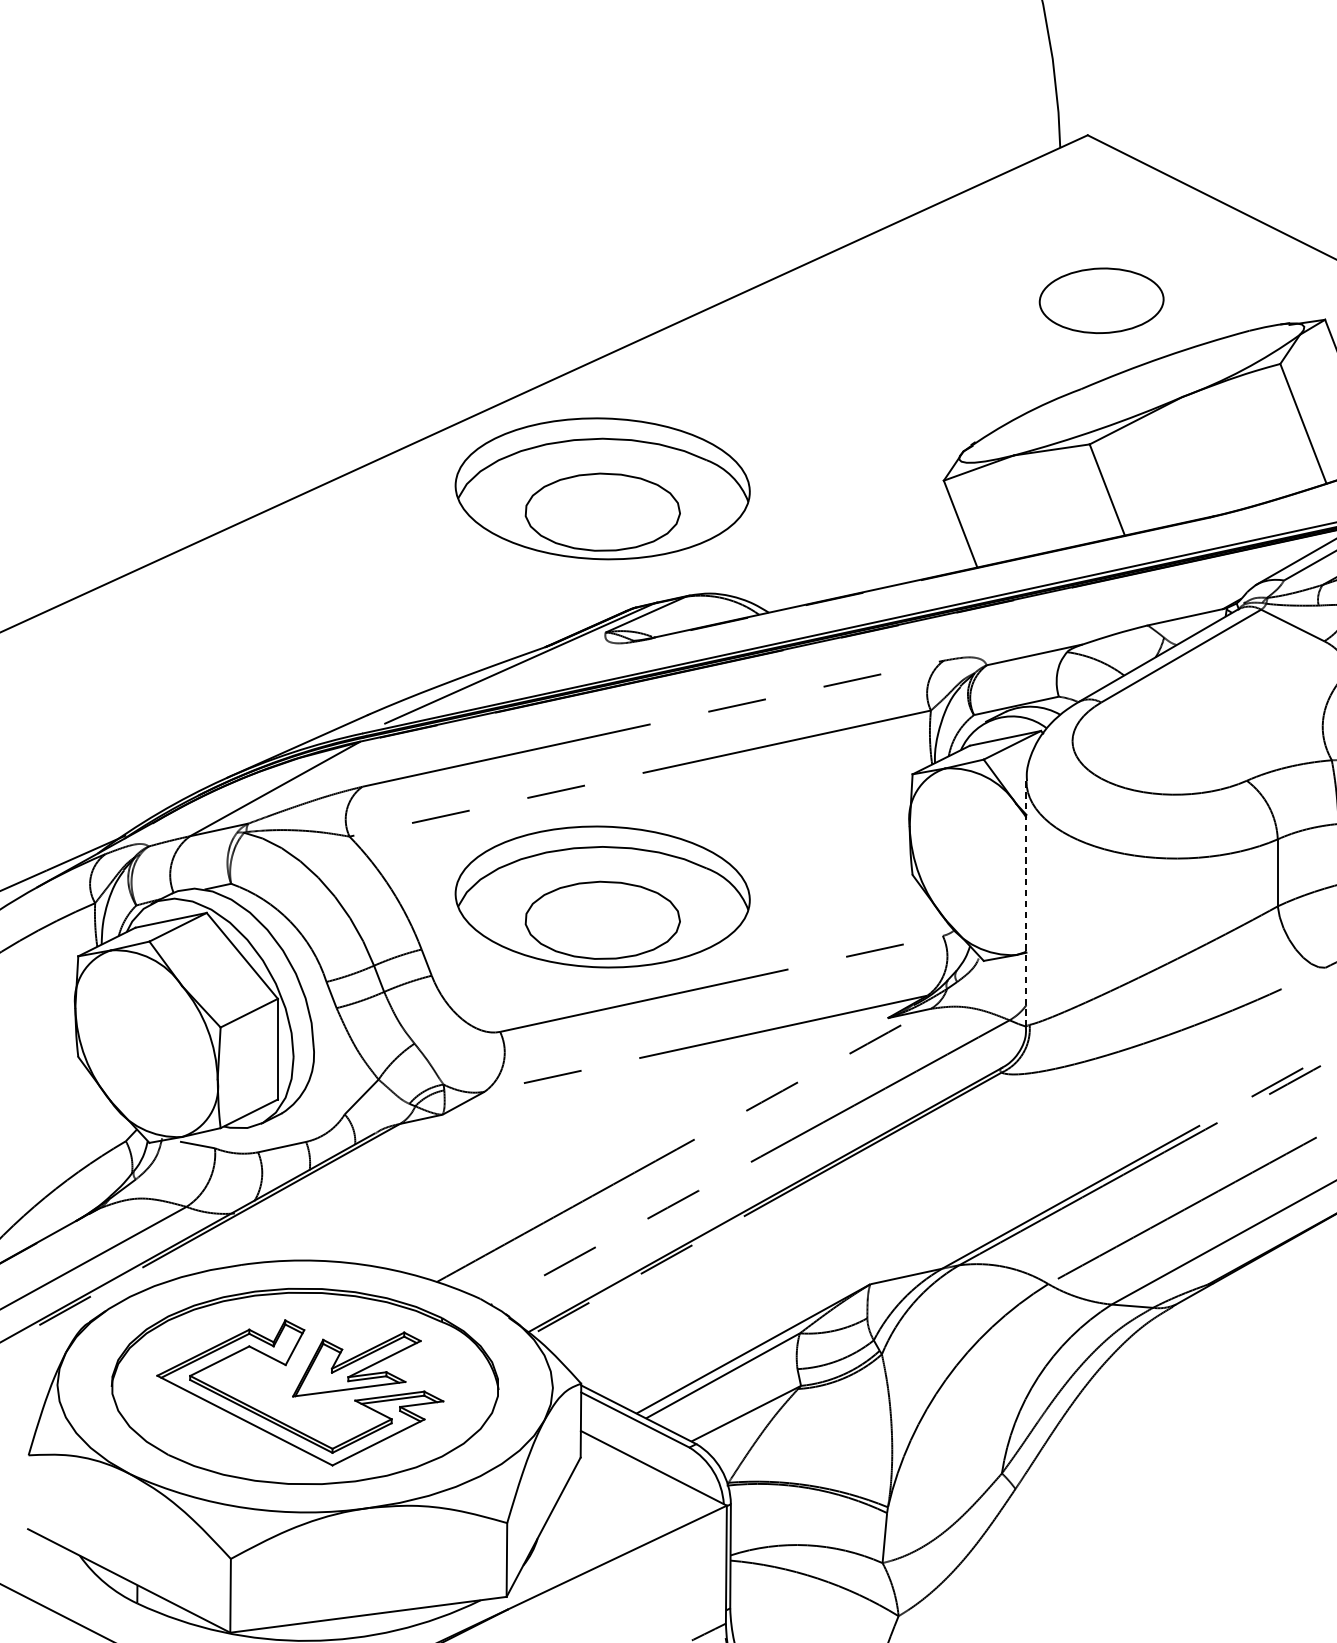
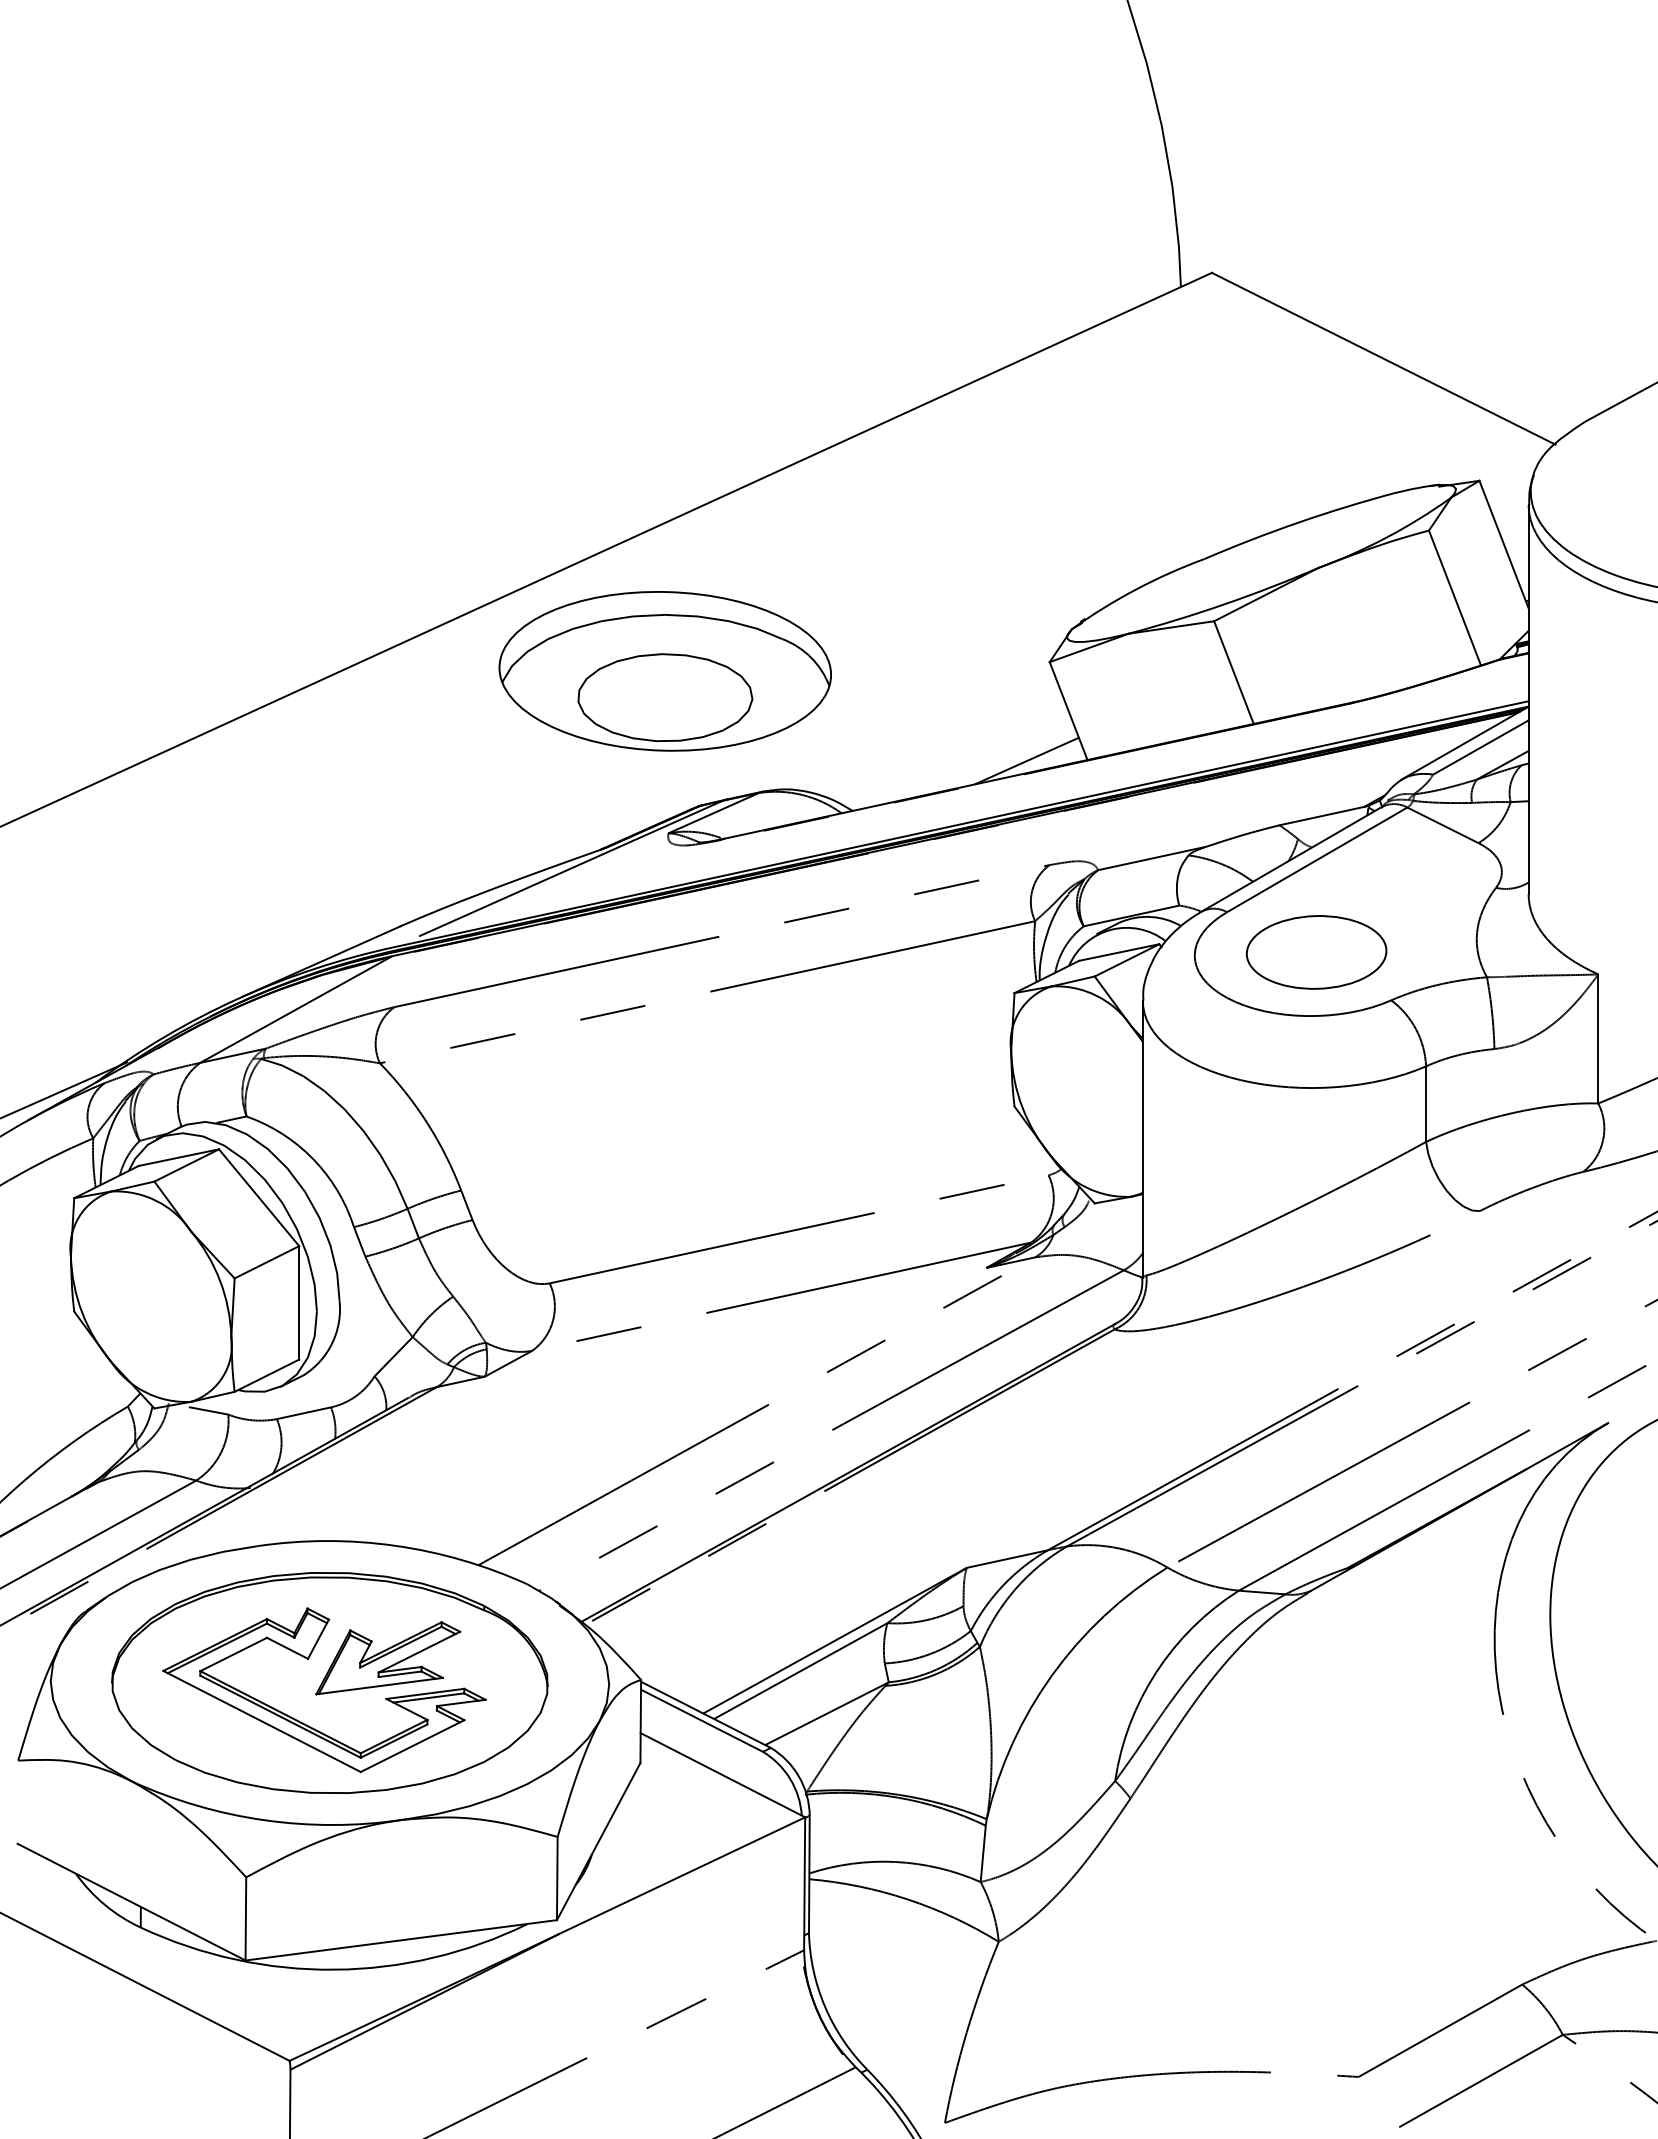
part: (1101, 300) -> (1316, 952), moved
line: (923, 567) -> (1026, 760), added
part: (602, 897) -> (664, 1131), removed
line: (1026, 905) -> (1142, 1140), dashed -> solid

